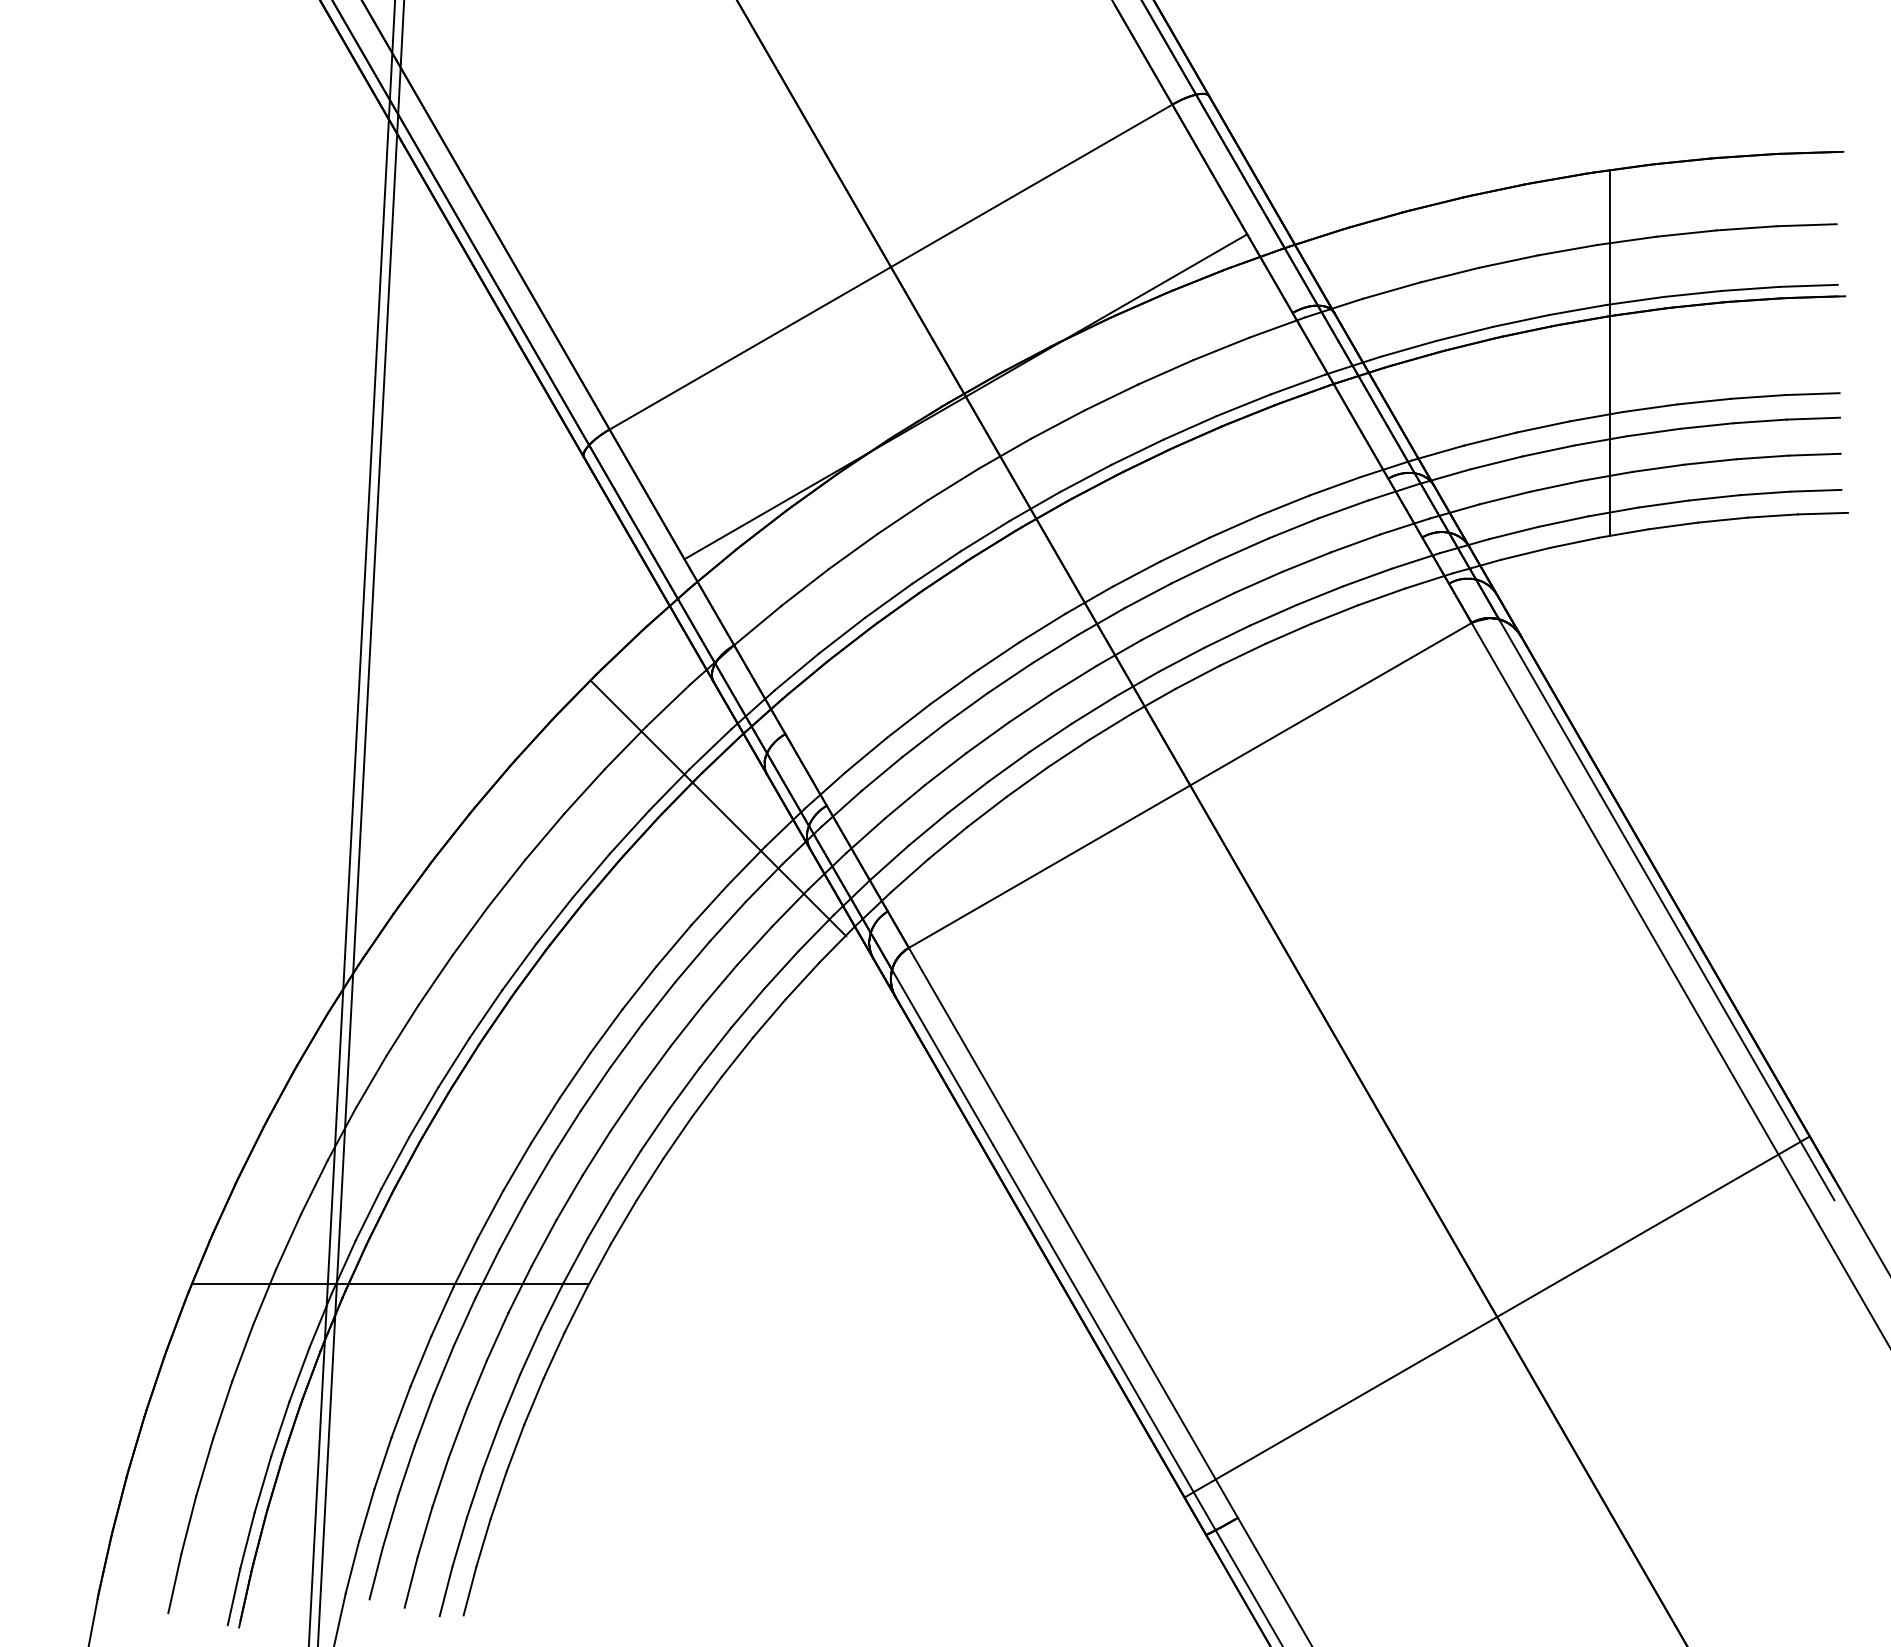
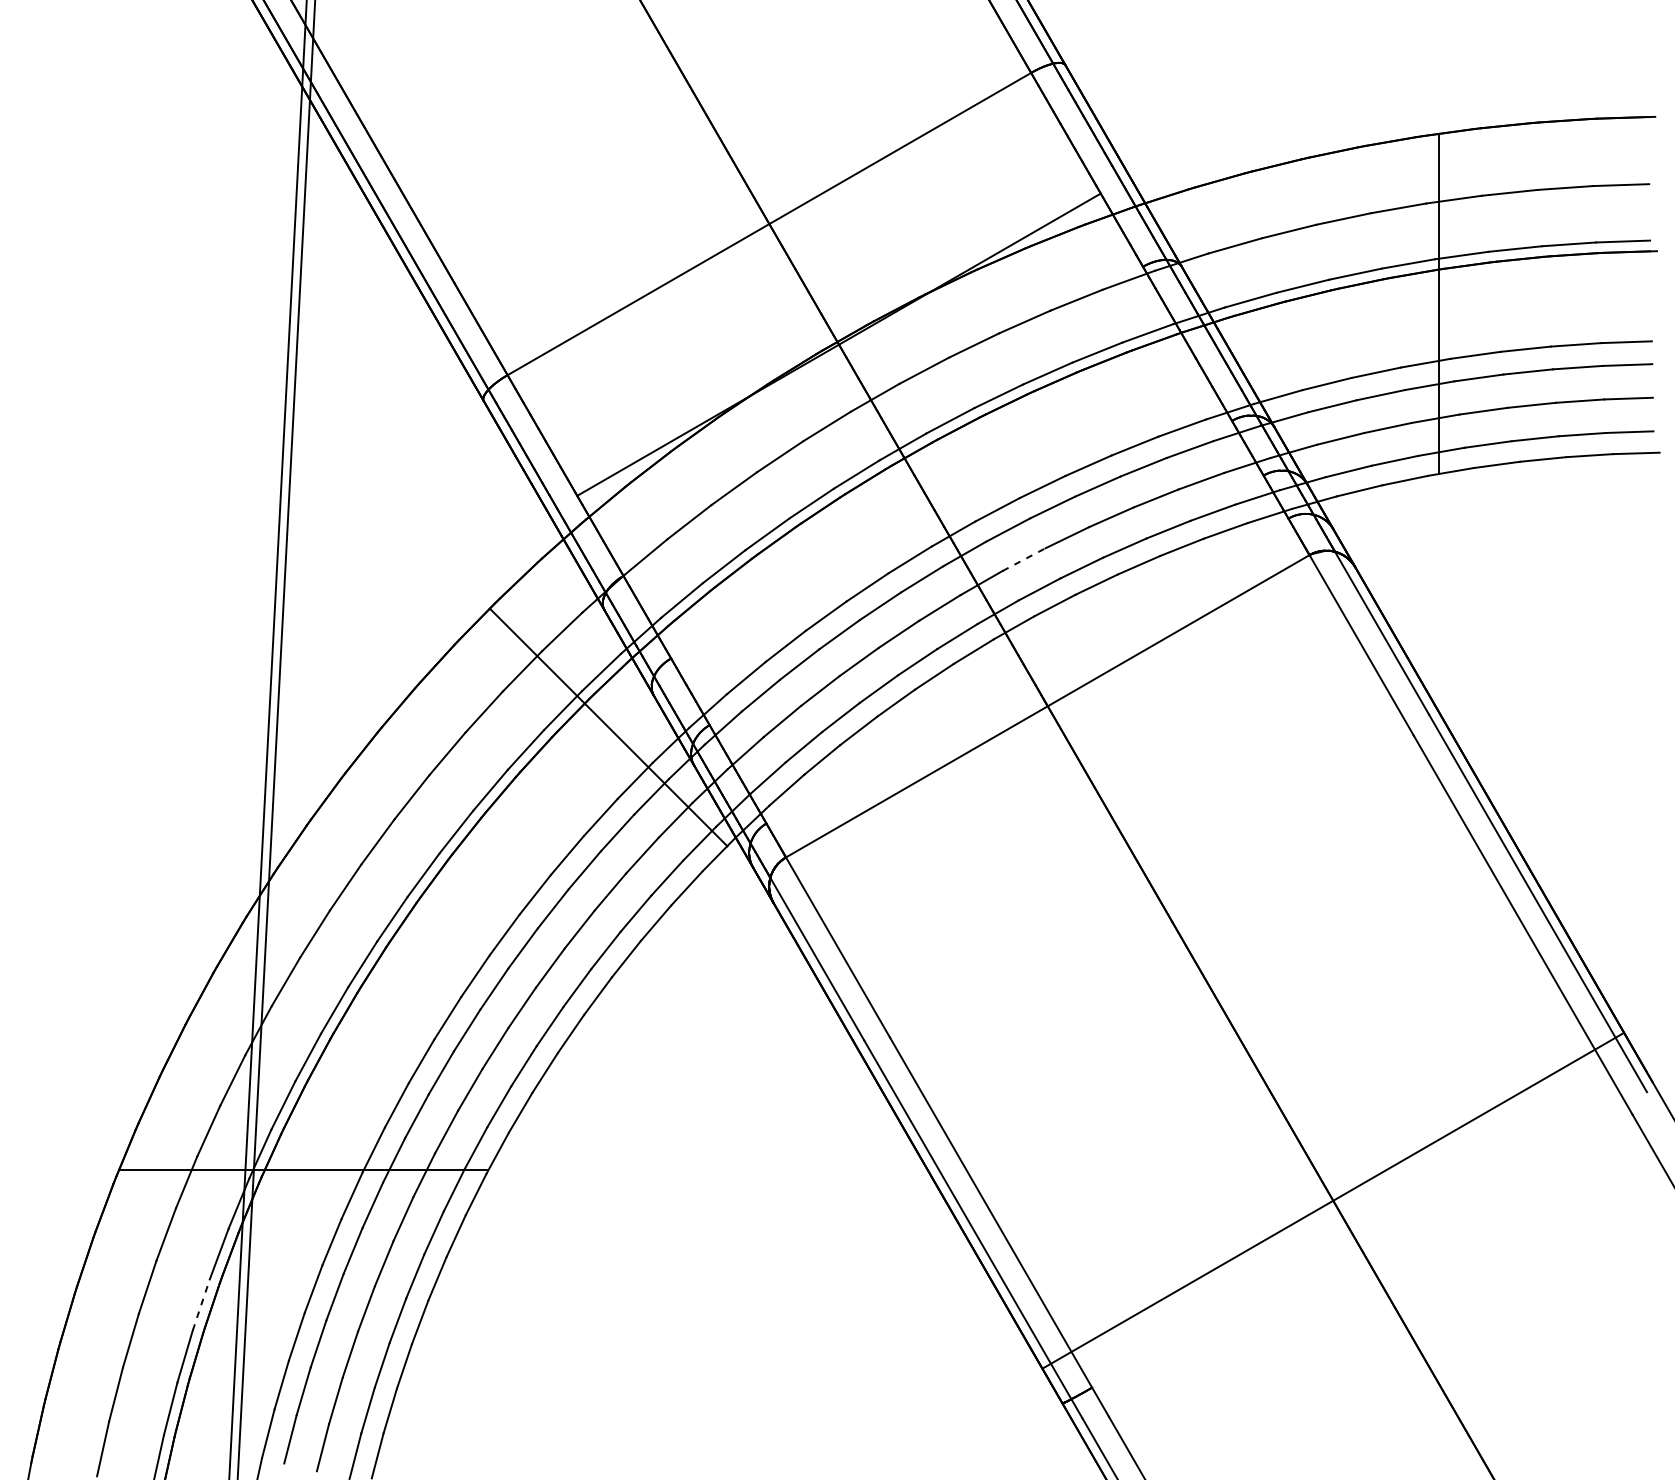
line: (1165, 627) -> (1024, 559), solid -> dashed
line: (280, 1428) -> (201, 1304), solid -> dashed

